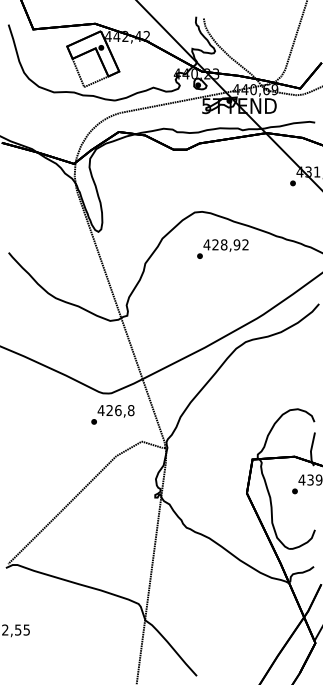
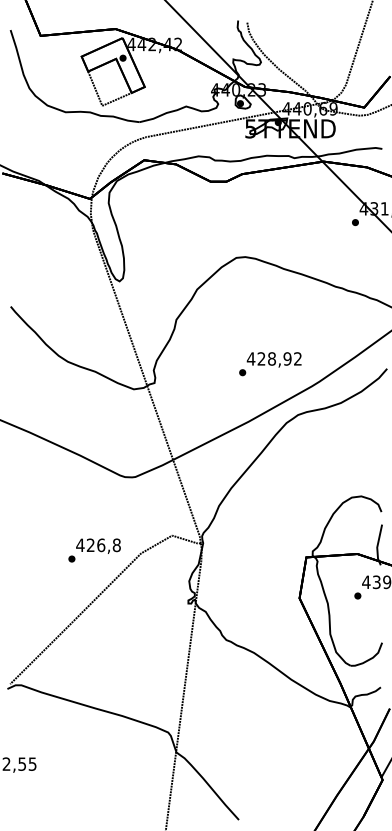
text: (222, 248) -> (269, 363), moved
text: (112, 414) -> (94, 550), moved

